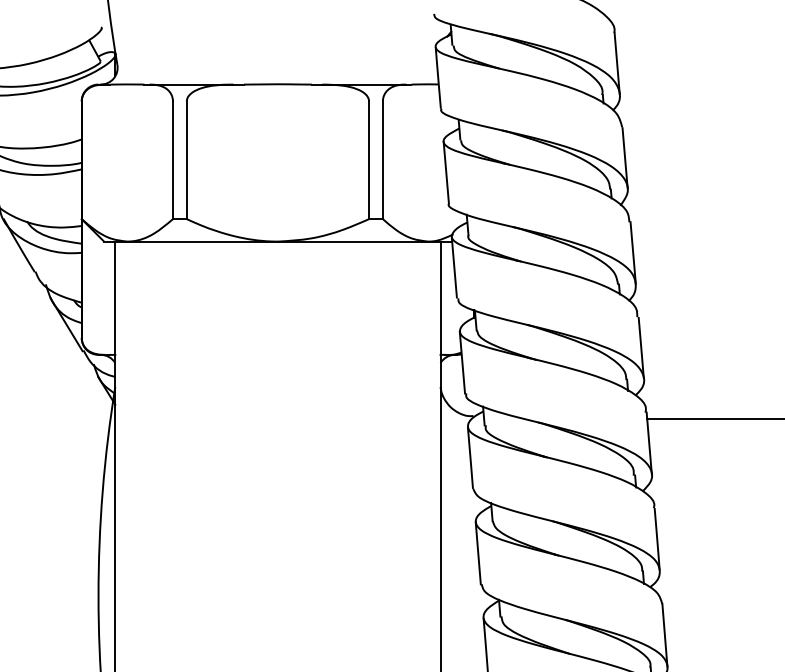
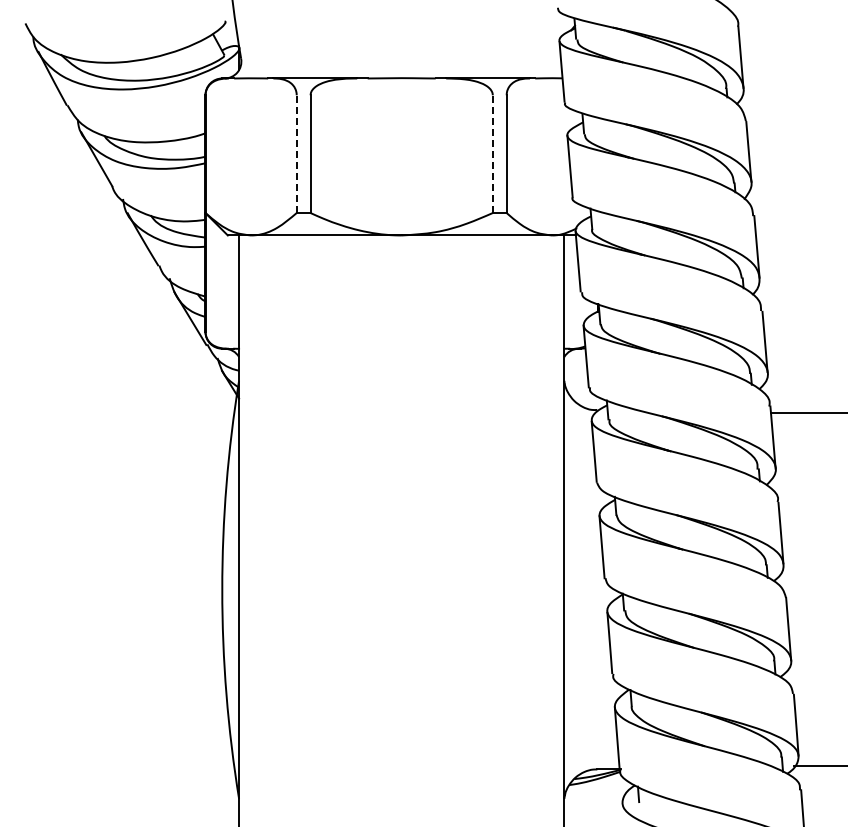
line: (172, 160) -> (296, 154), solid -> dashed
line: (368, 160) -> (492, 154), solid -> dashed

